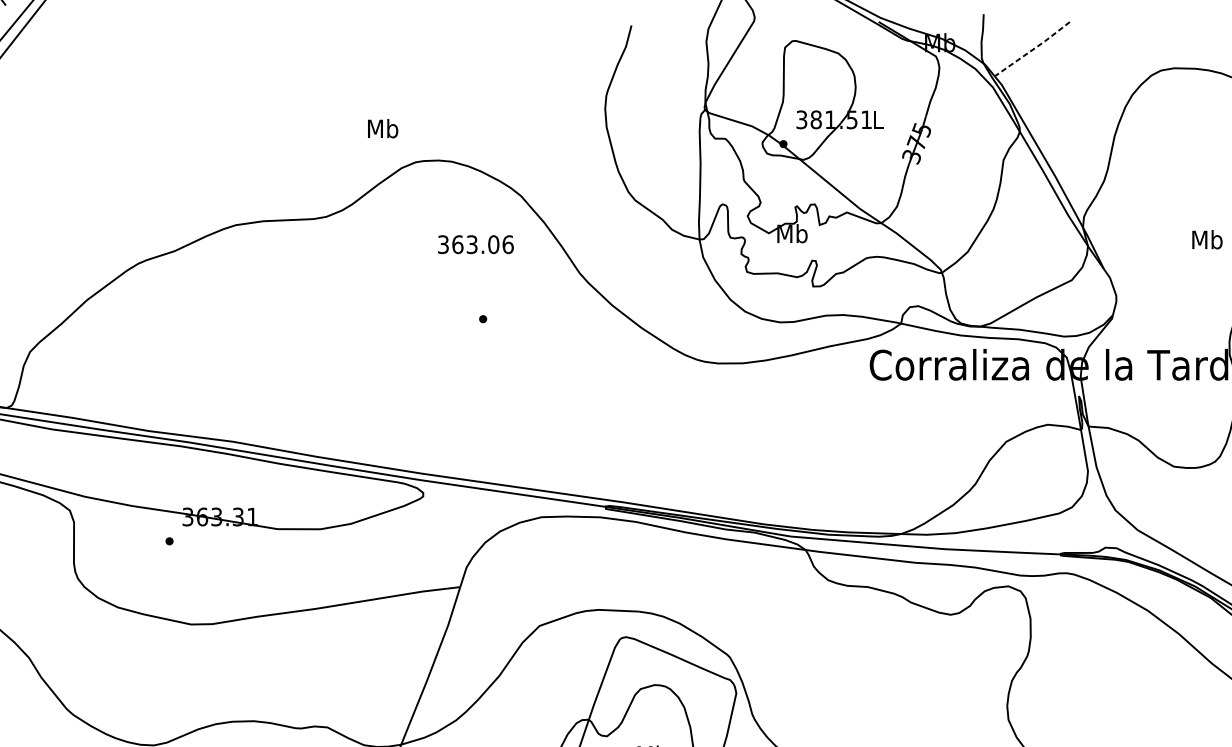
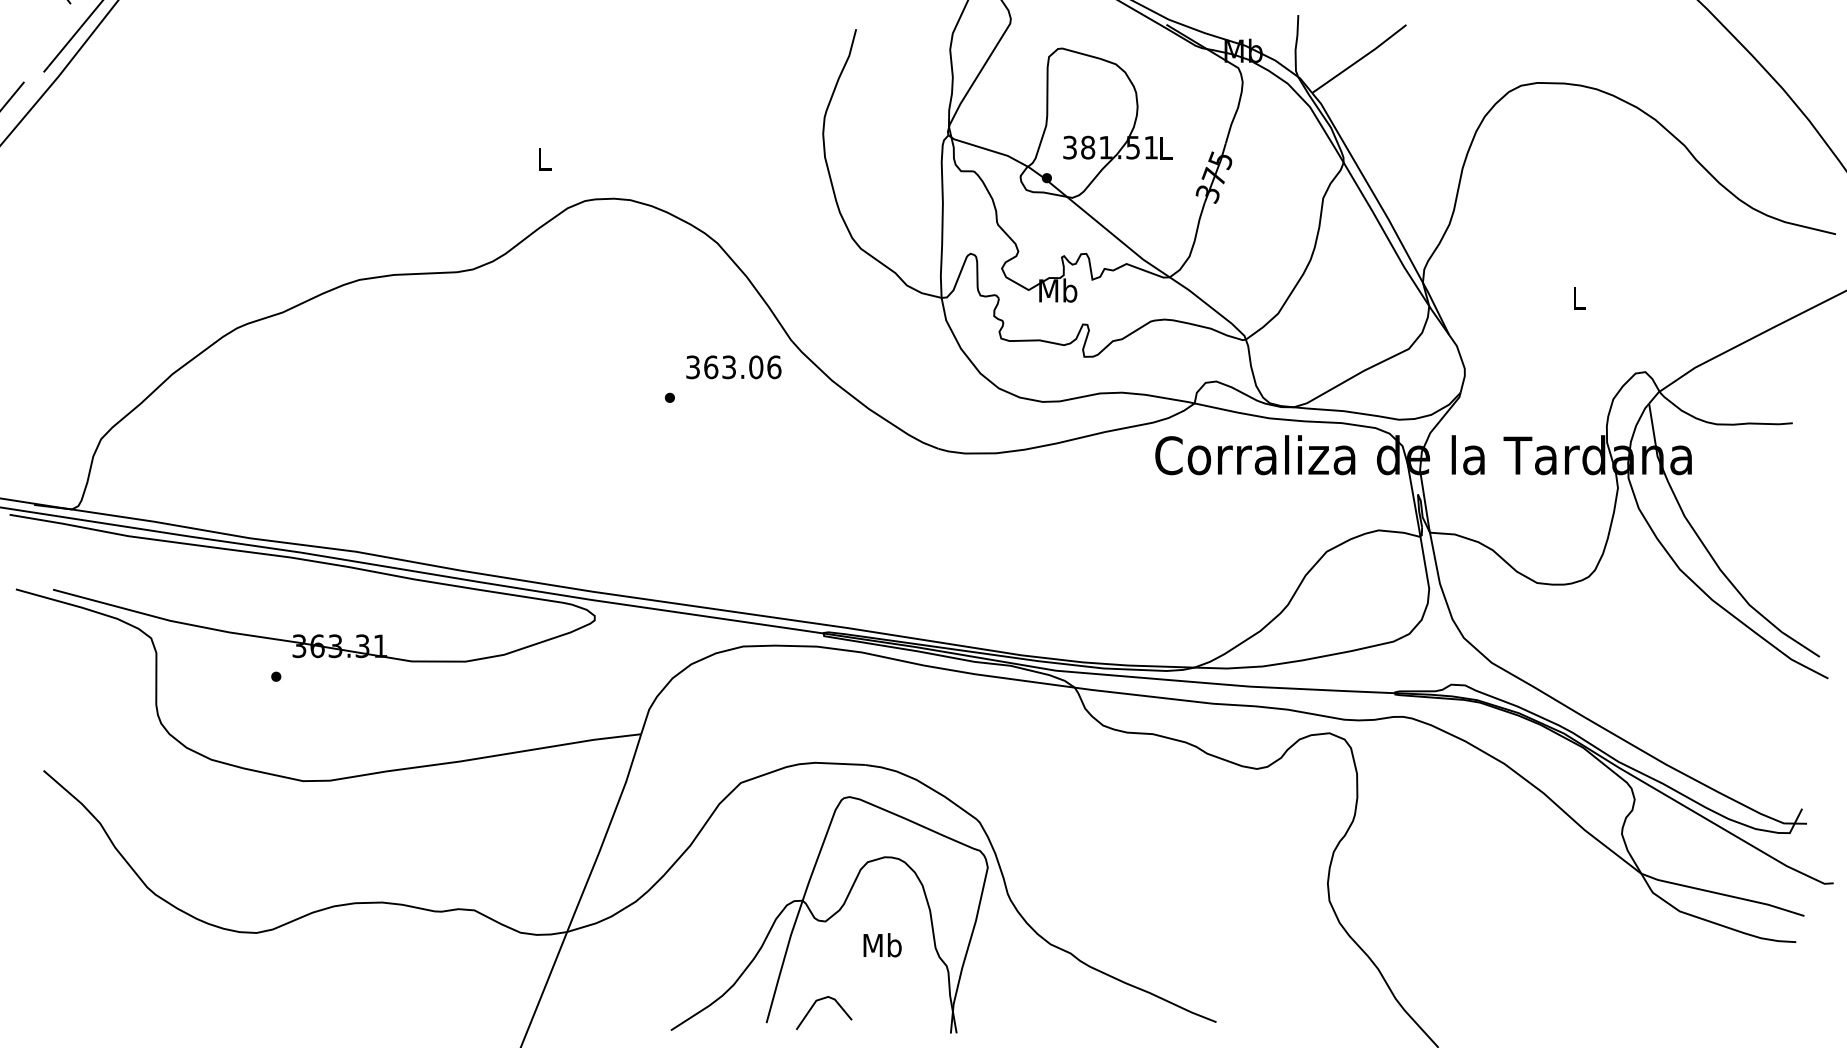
line: (1033, 49) -> (1360, 59), dashed -> solid
text: (383, 128) -> (544, 158), Mb -> L
text: (1207, 240) -> (1579, 298), Mb -> L
text: (475, 244) -> (733, 367), moved

